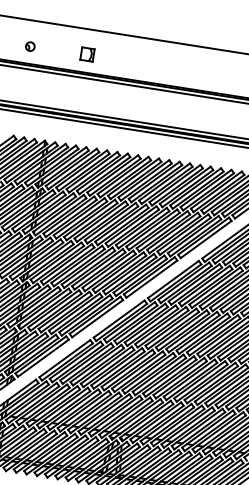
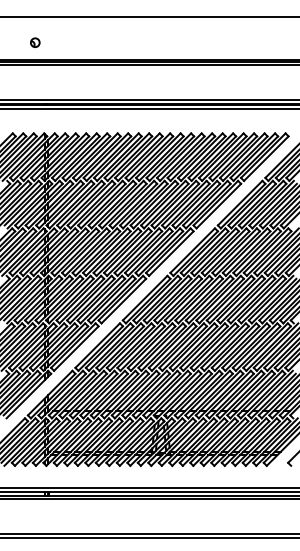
part: (30, 46) -> (35, 42), moved
part: (87, 54) -> (72, 41), removed

